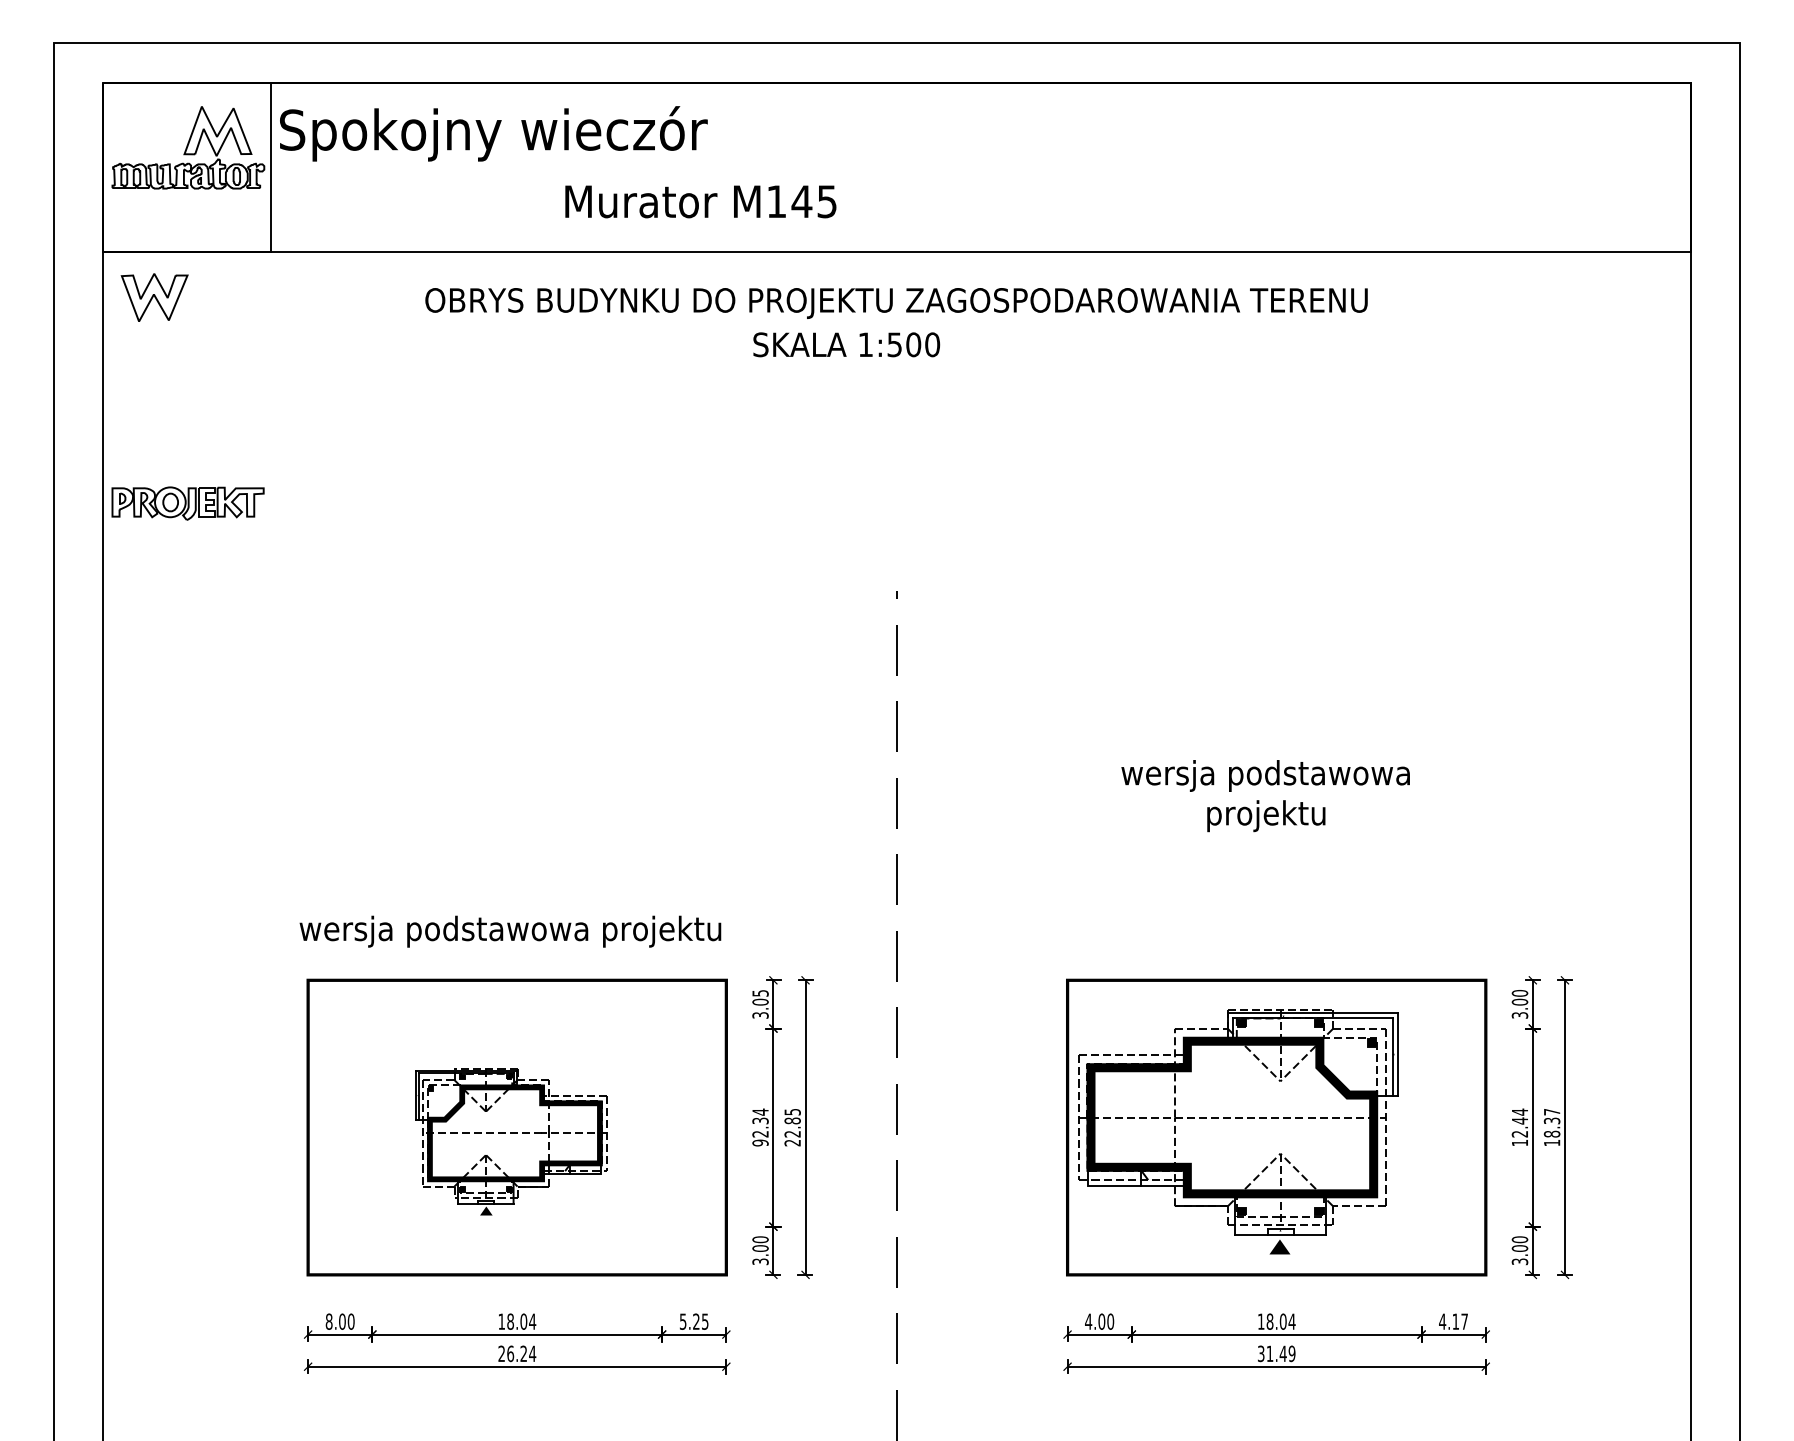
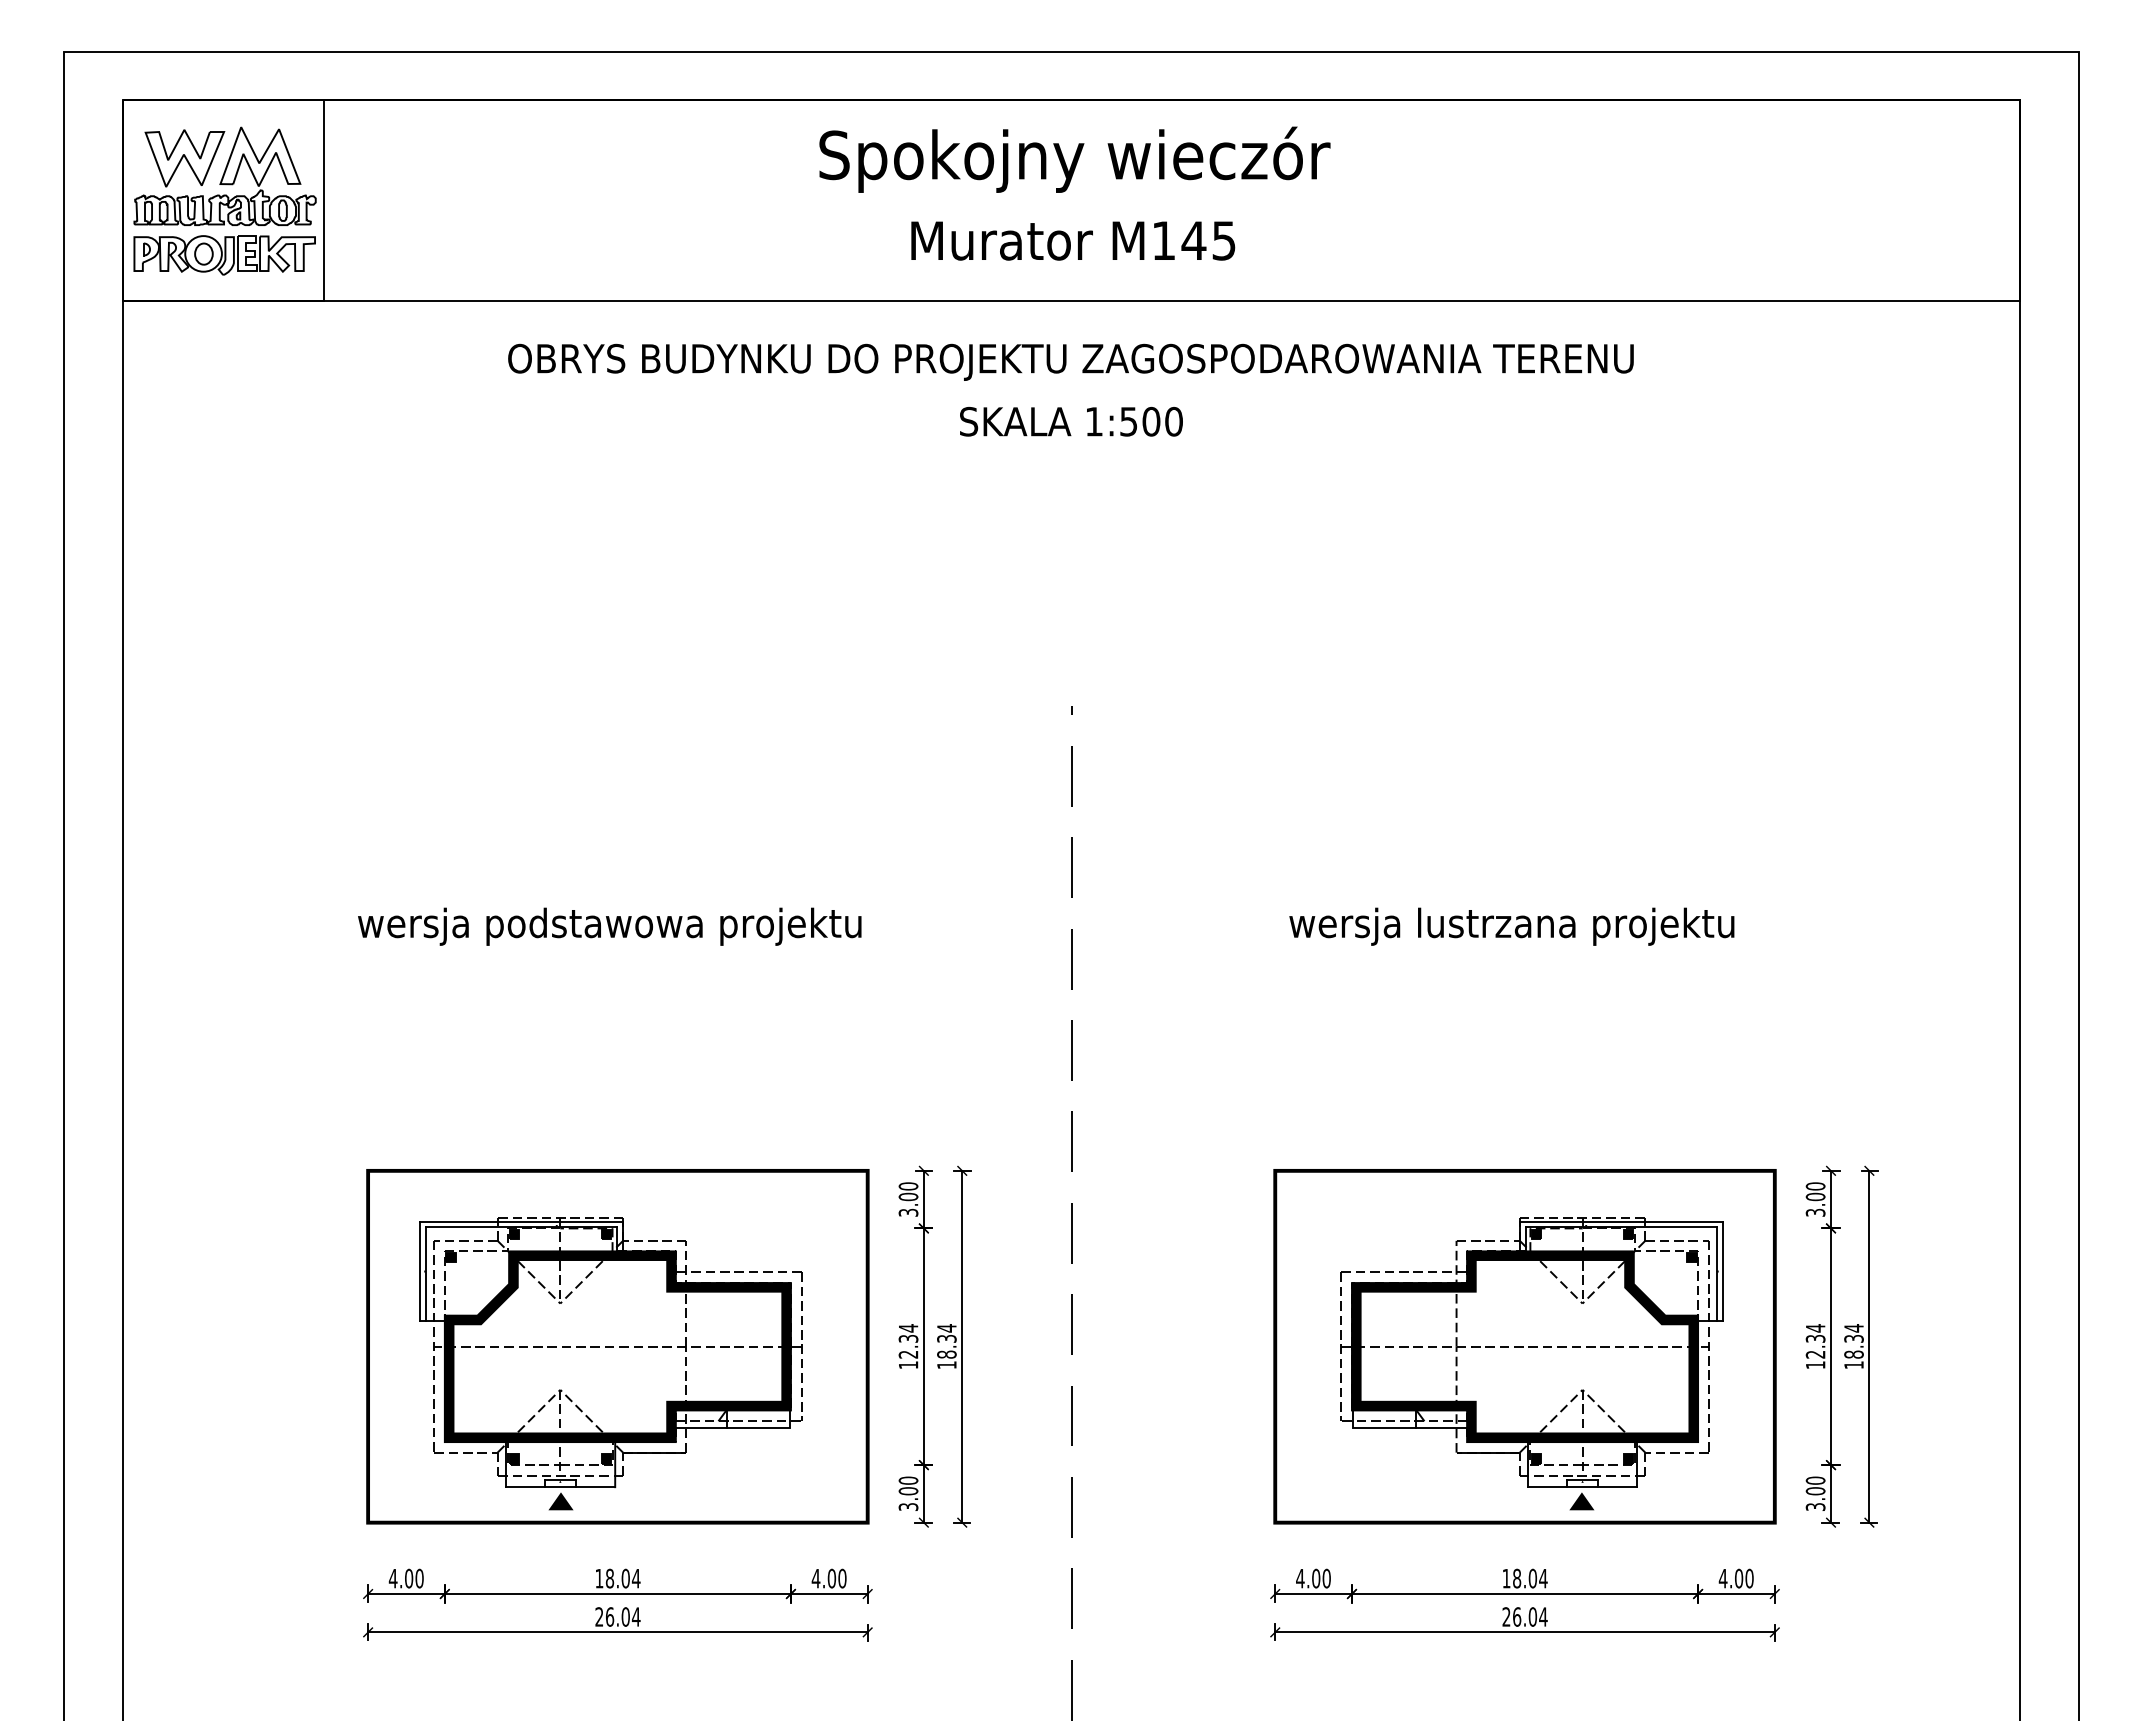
text: (493, 133) -> (1074, 159), moved
text: (701, 201) -> (1073, 240), moved
part: (154, 297) -> (184, 158), moved
text: (846, 344) -> (1071, 421), moved
part: (187, 503) -> (224, 255), moved
text: (1265, 795) -> (1511, 950), wersja podstawowa projektu -> wersja lustrzana projektu
text: (510, 931) -> (609, 926), moved
text: (760, 993) -> (908, 1186), 3.05 -> 3.00
text: (1551, 1112) -> (1853, 1328), 18.37 -> 18.34
text: (1519, 1120) -> (1815, 1338), 12.44 -> 12.34
text: (792, 1127) -> (946, 1346), 22.85 -> 18.34
part: (1237, 1131) -> (1531, 1363), moved
part: (511, 1141) -> (610, 1363), size x1.67
text: (760, 1143) -> (908, 1365), 92.34 -> 12.34
text: (328, 1321) -> (392, 1578), 8.00 -> 4.00
text: (693, 1321) -> (828, 1578), 5.25 -> 4.00
text: (1460, 1321) -> (1744, 1578), 4.17 -> 4.00
text: (523, 1353) -> (625, 1616), 26.24 -> 26.04
text: (1276, 1353) -> (1524, 1616), 31.49 -> 26.04

